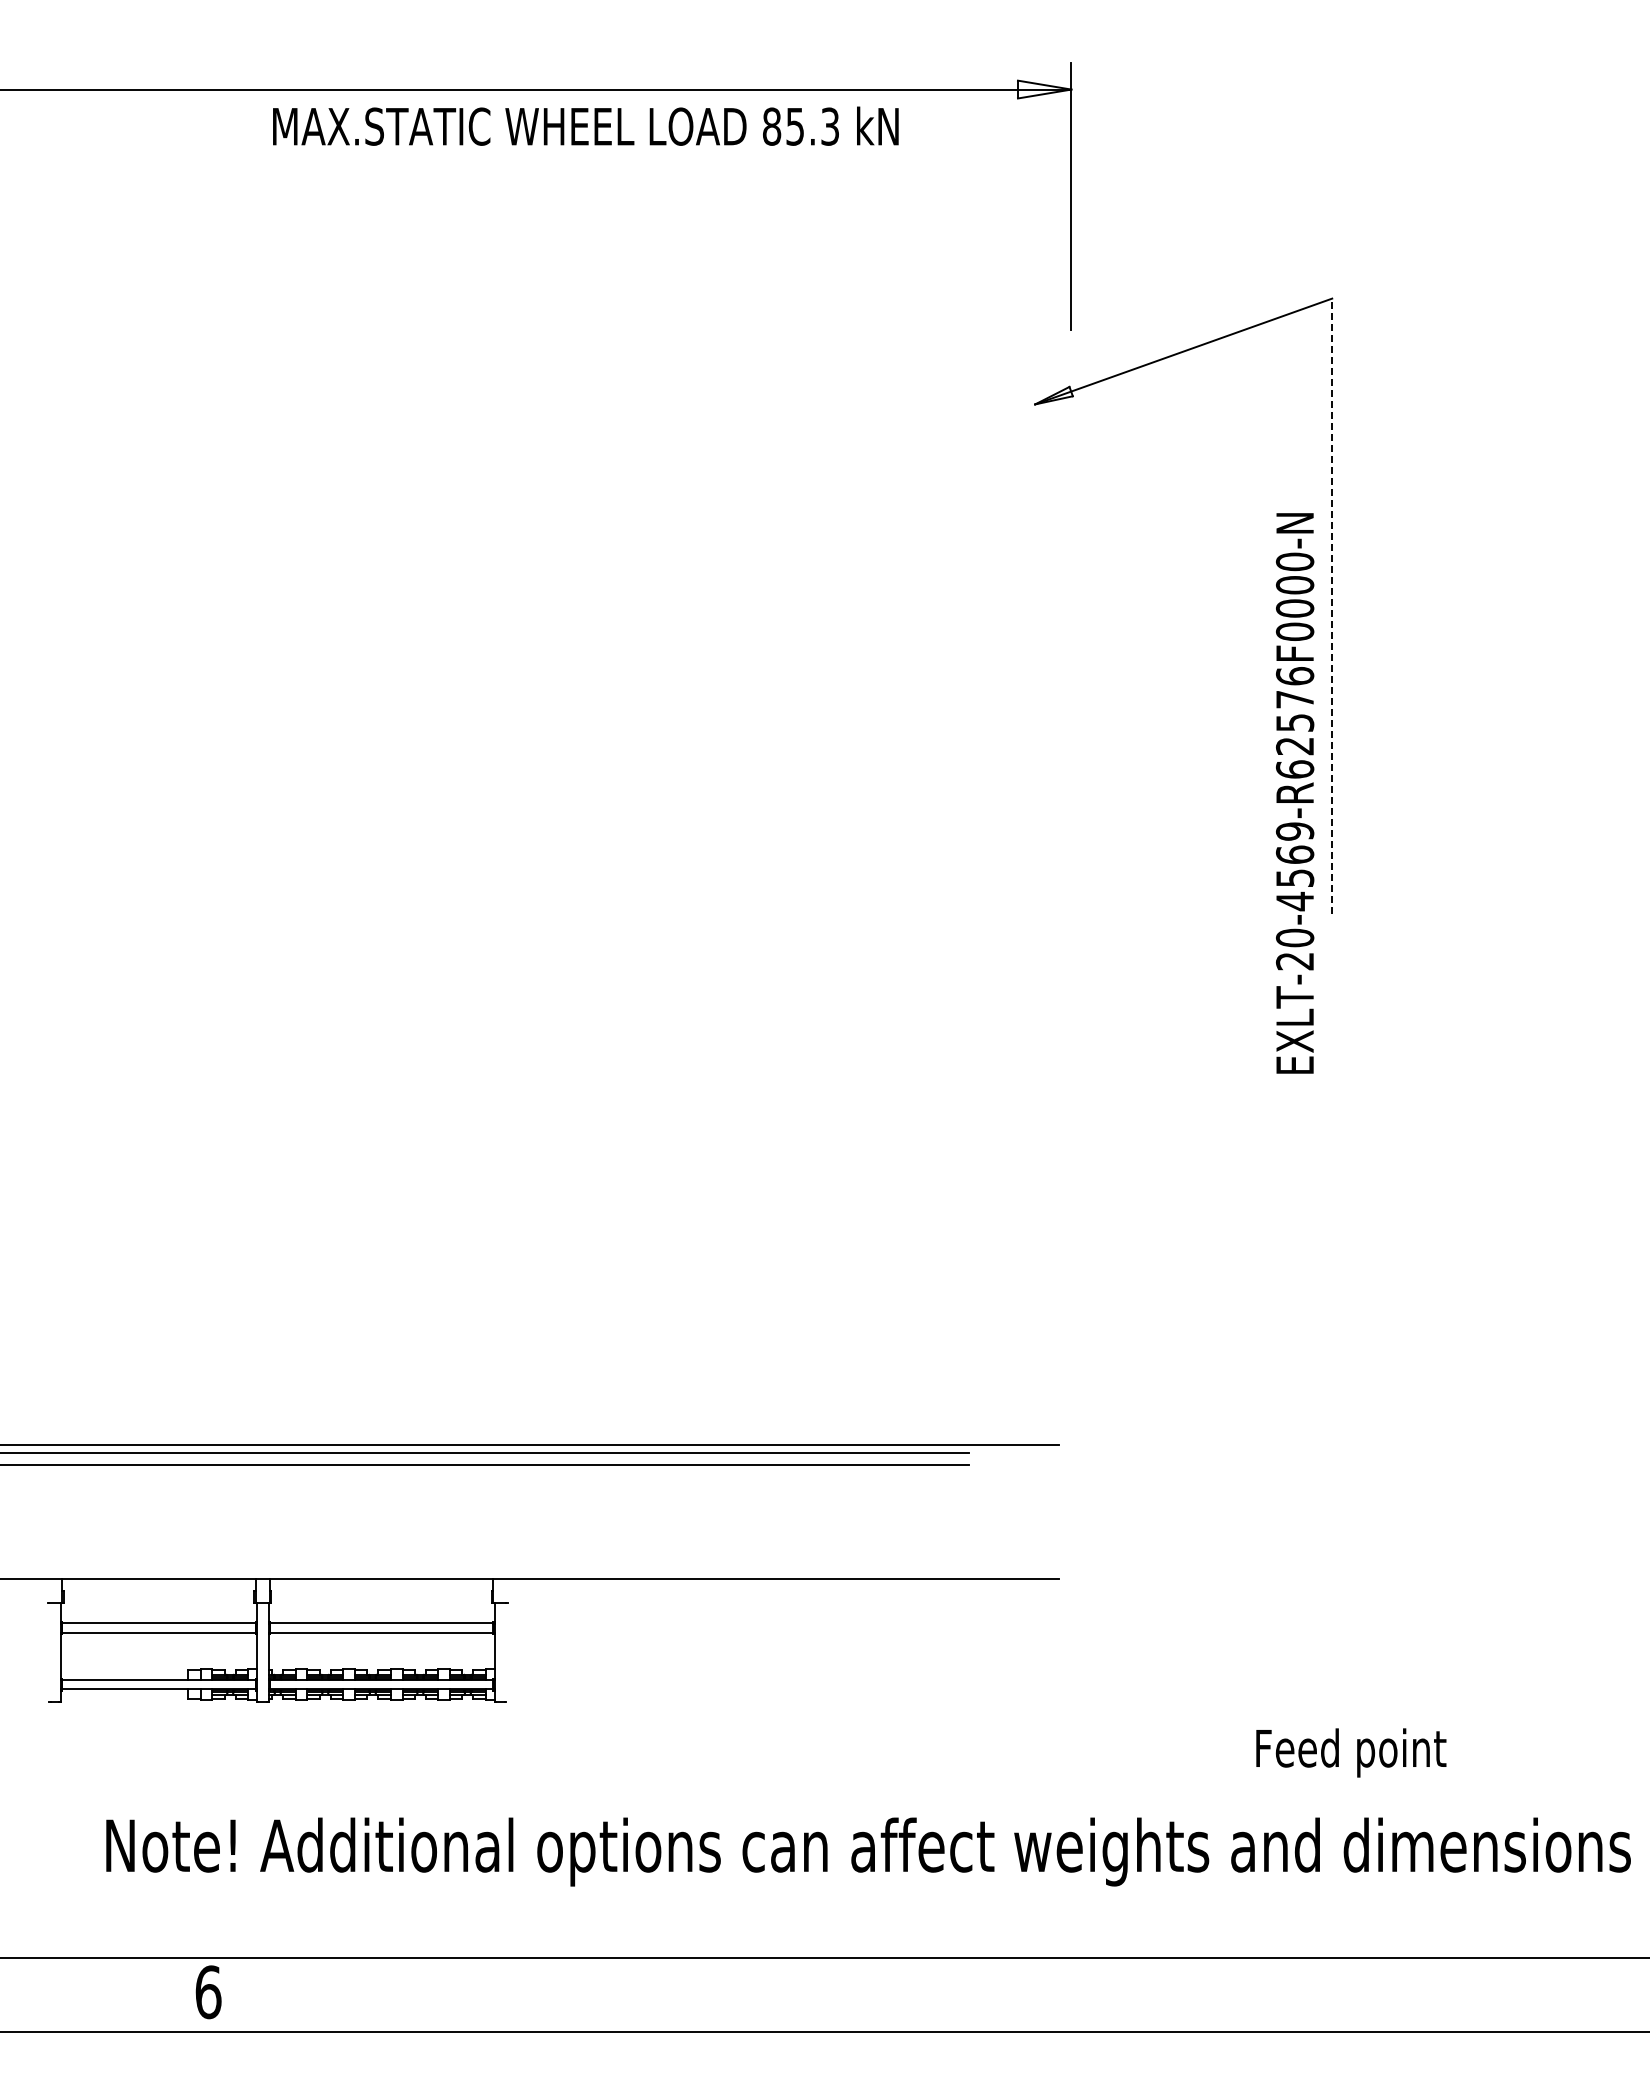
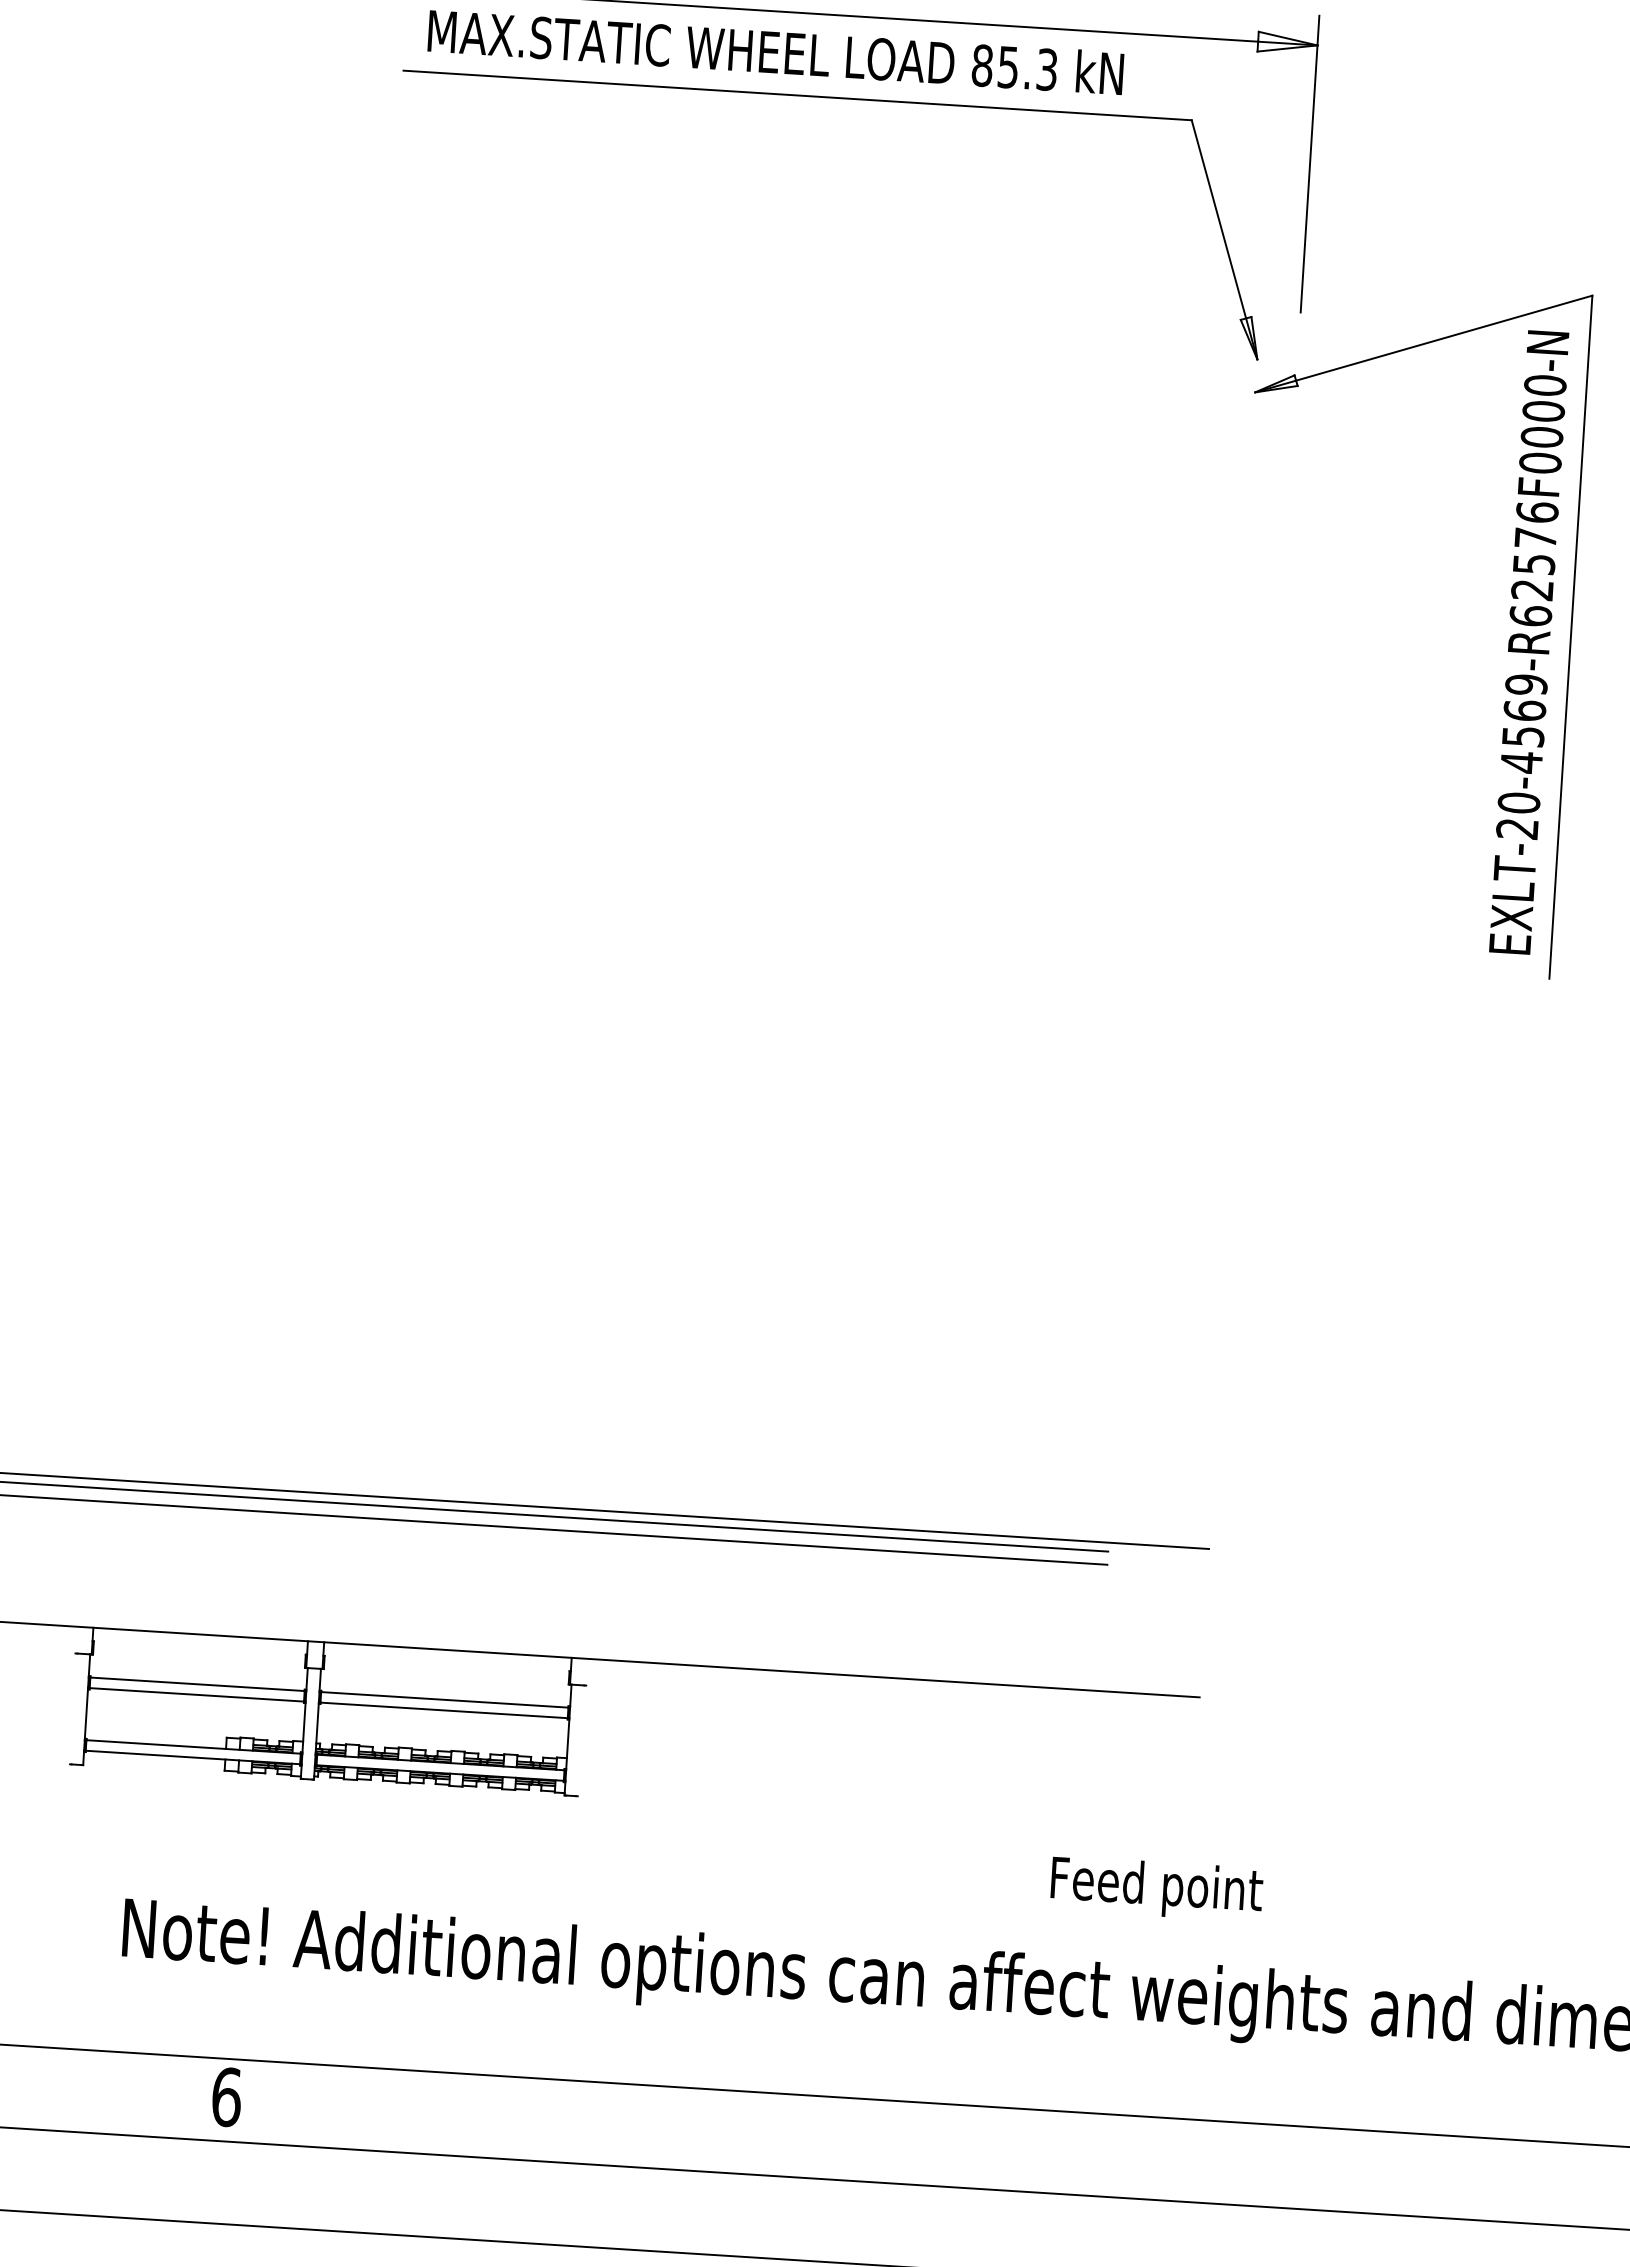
part: (644, 164) -> (838, 98), added
line: (1332, 606) -> (1571, 637), dashed -> solid
text: (1295, 793) -> (1529, 642), moved
text: (1351, 1752) -> (1157, 1888), moved

